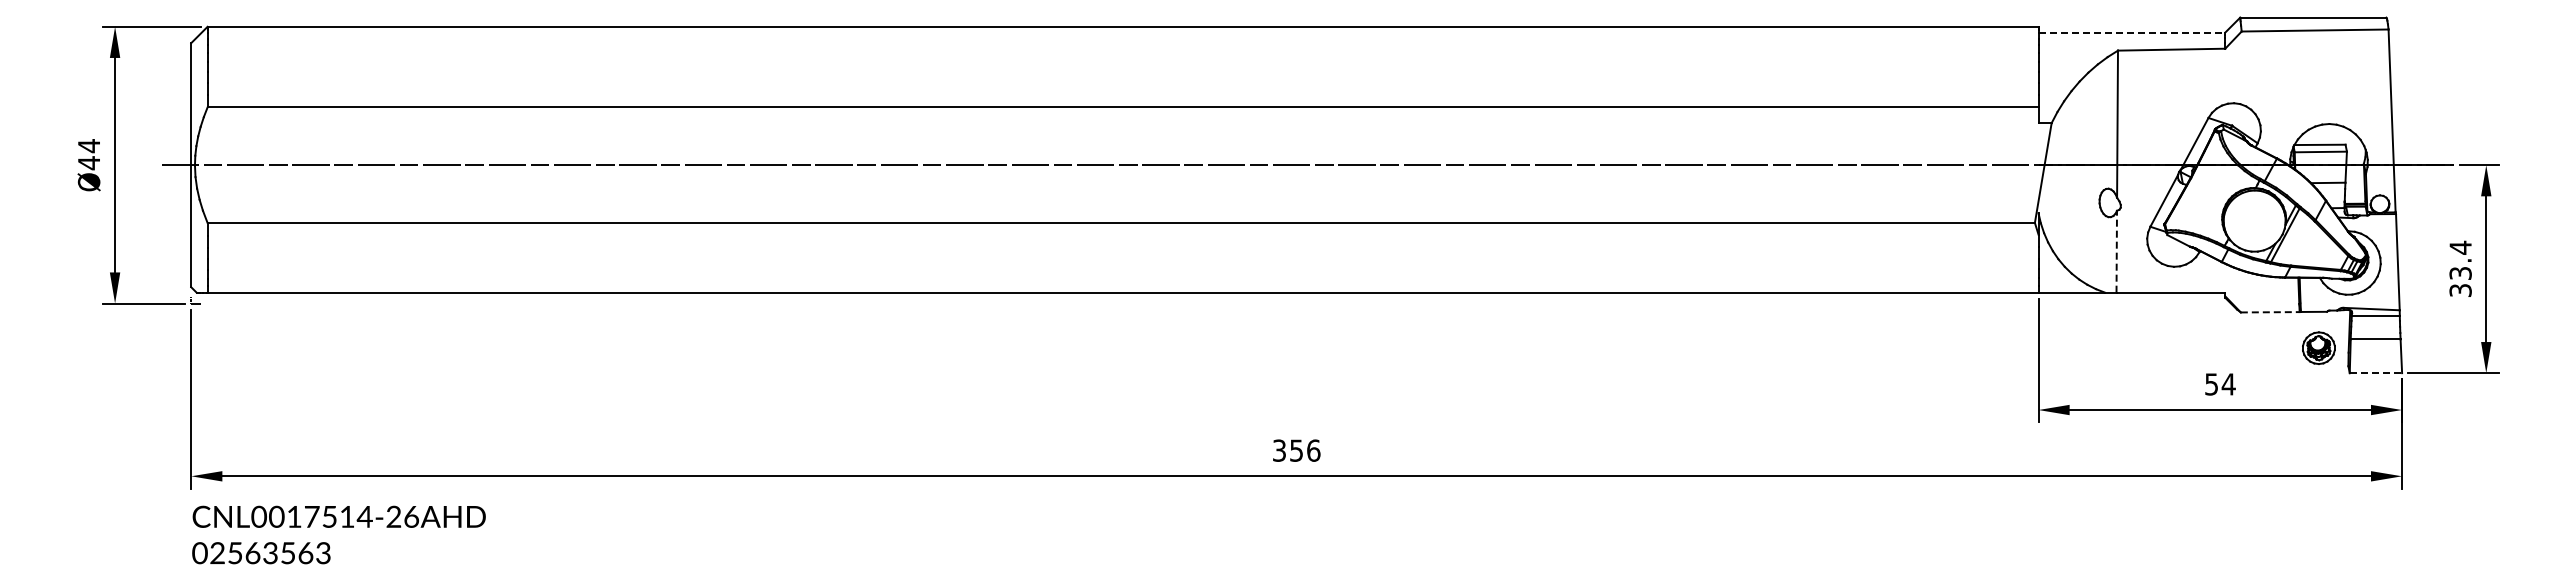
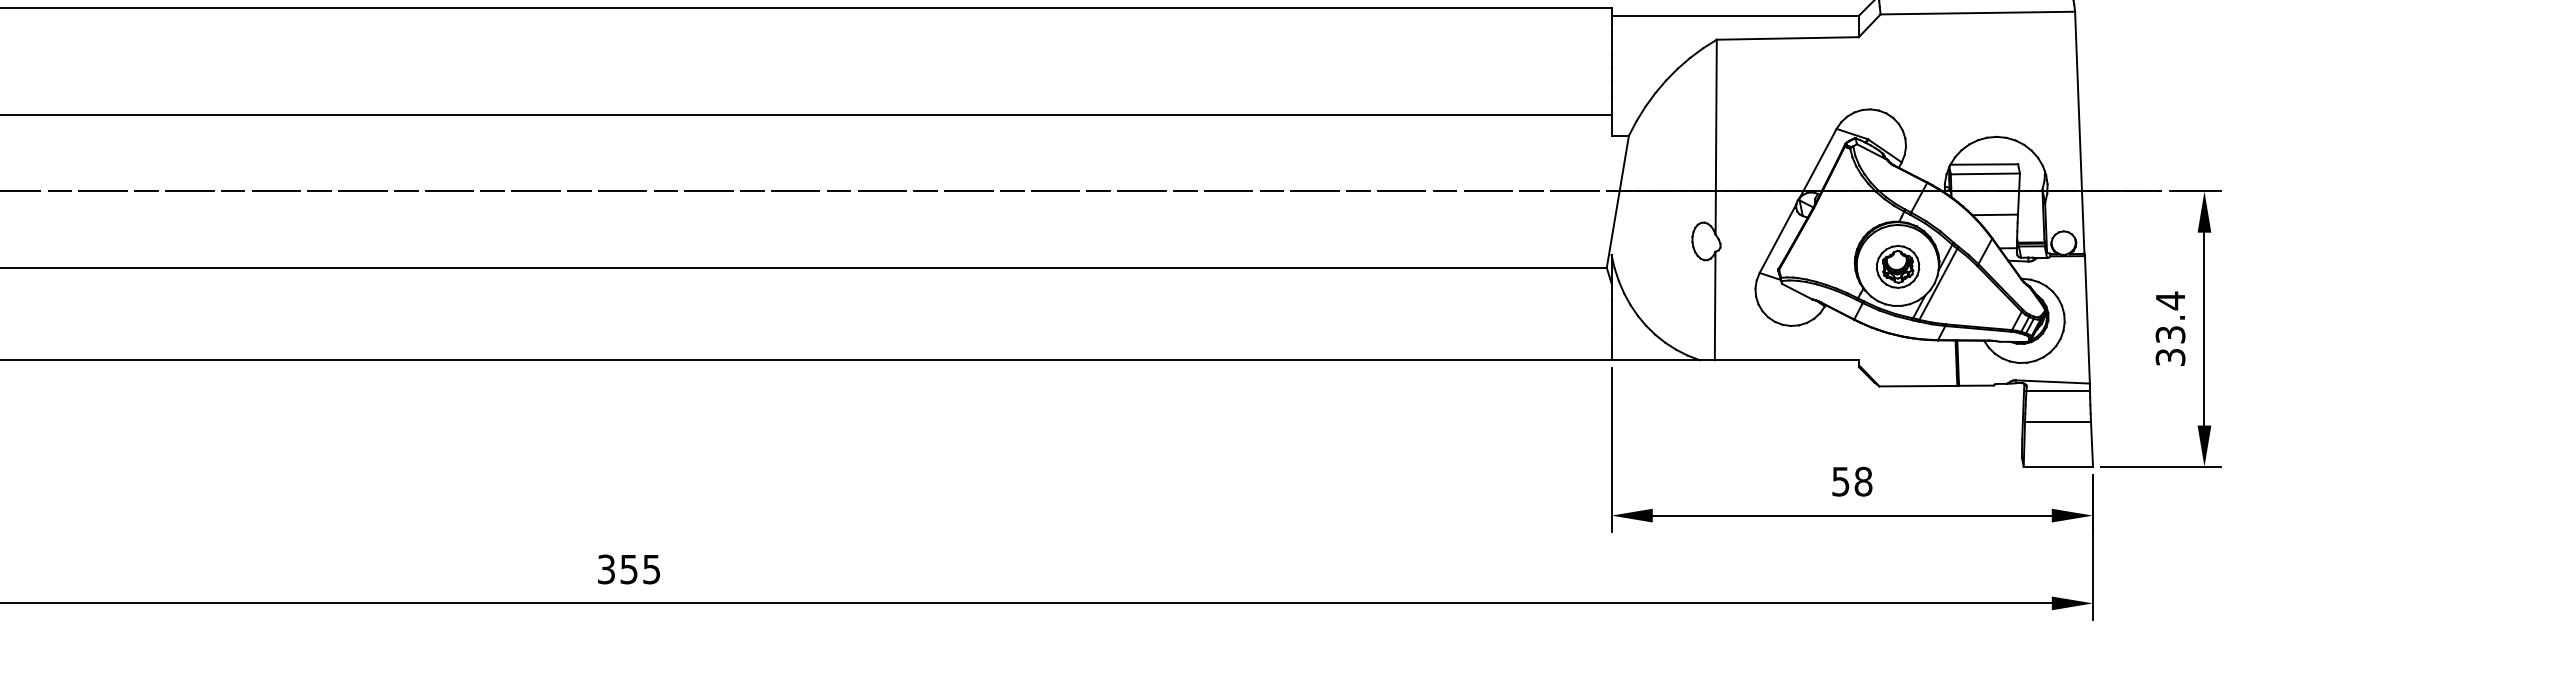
line: (2132, 32) -> (1736, 15), dashed -> solid
line: (2116, 251) -> (1714, 305), dashed -> solid
line: (2270, 312) -> (1918, 386), dashed -> solid
part: (2318, 347) -> (1897, 265), moved
line: (2376, 373) -> (2059, 467), dashed -> solid
text: (2228, 384) -> (1863, 481), 54 -> 58
text: (1313, 450) -> (651, 569), 356 -> 355

